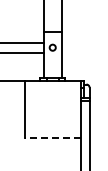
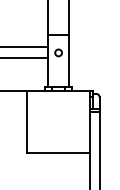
line: (52, 137) -> (58, 152), dashed -> solid

